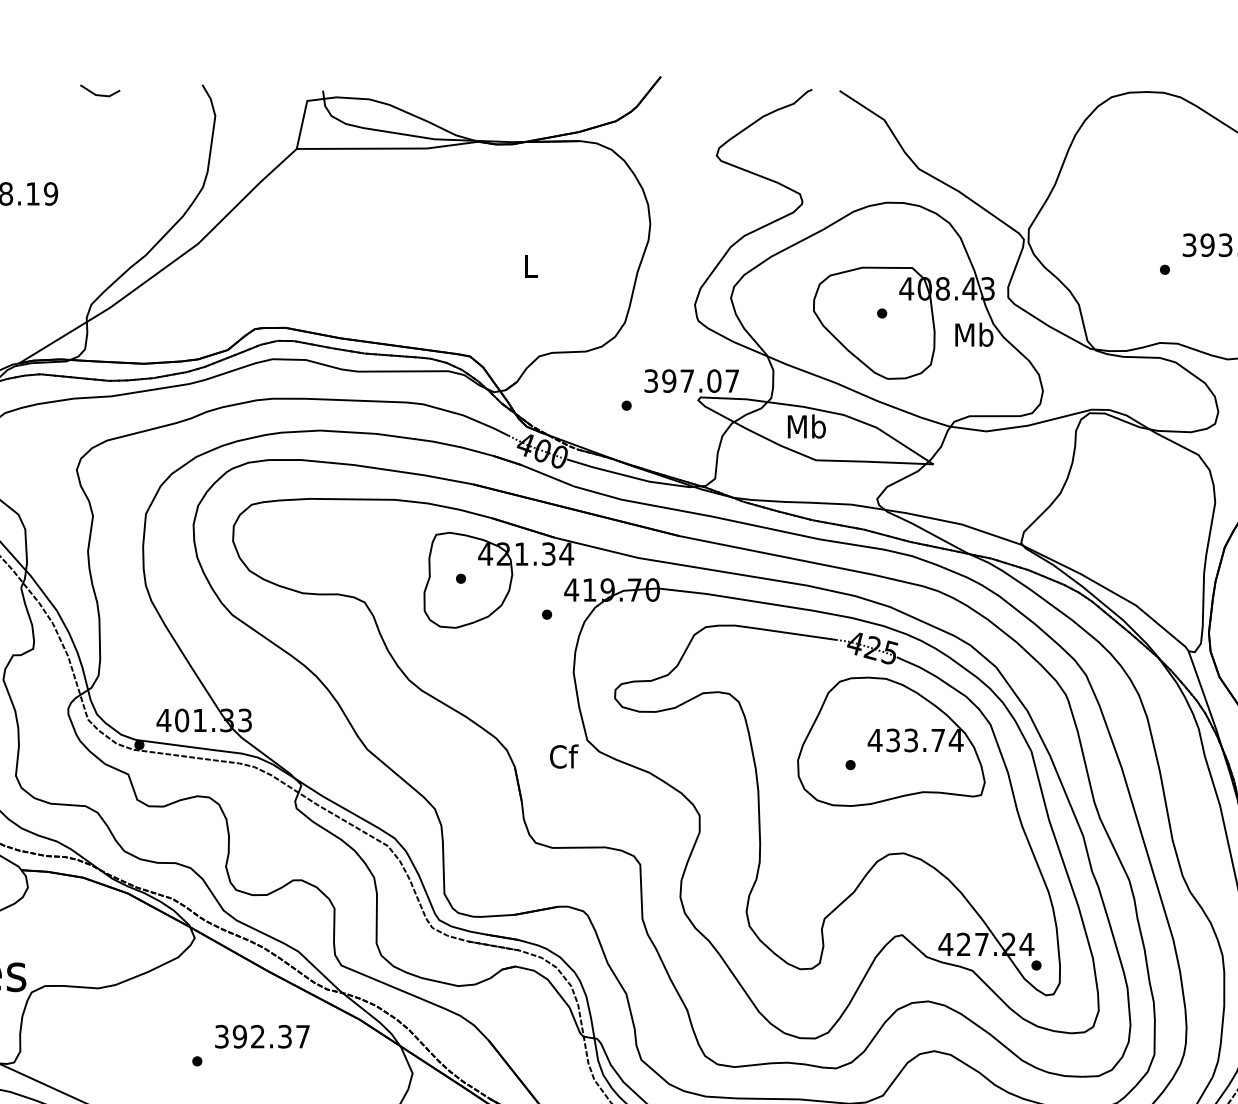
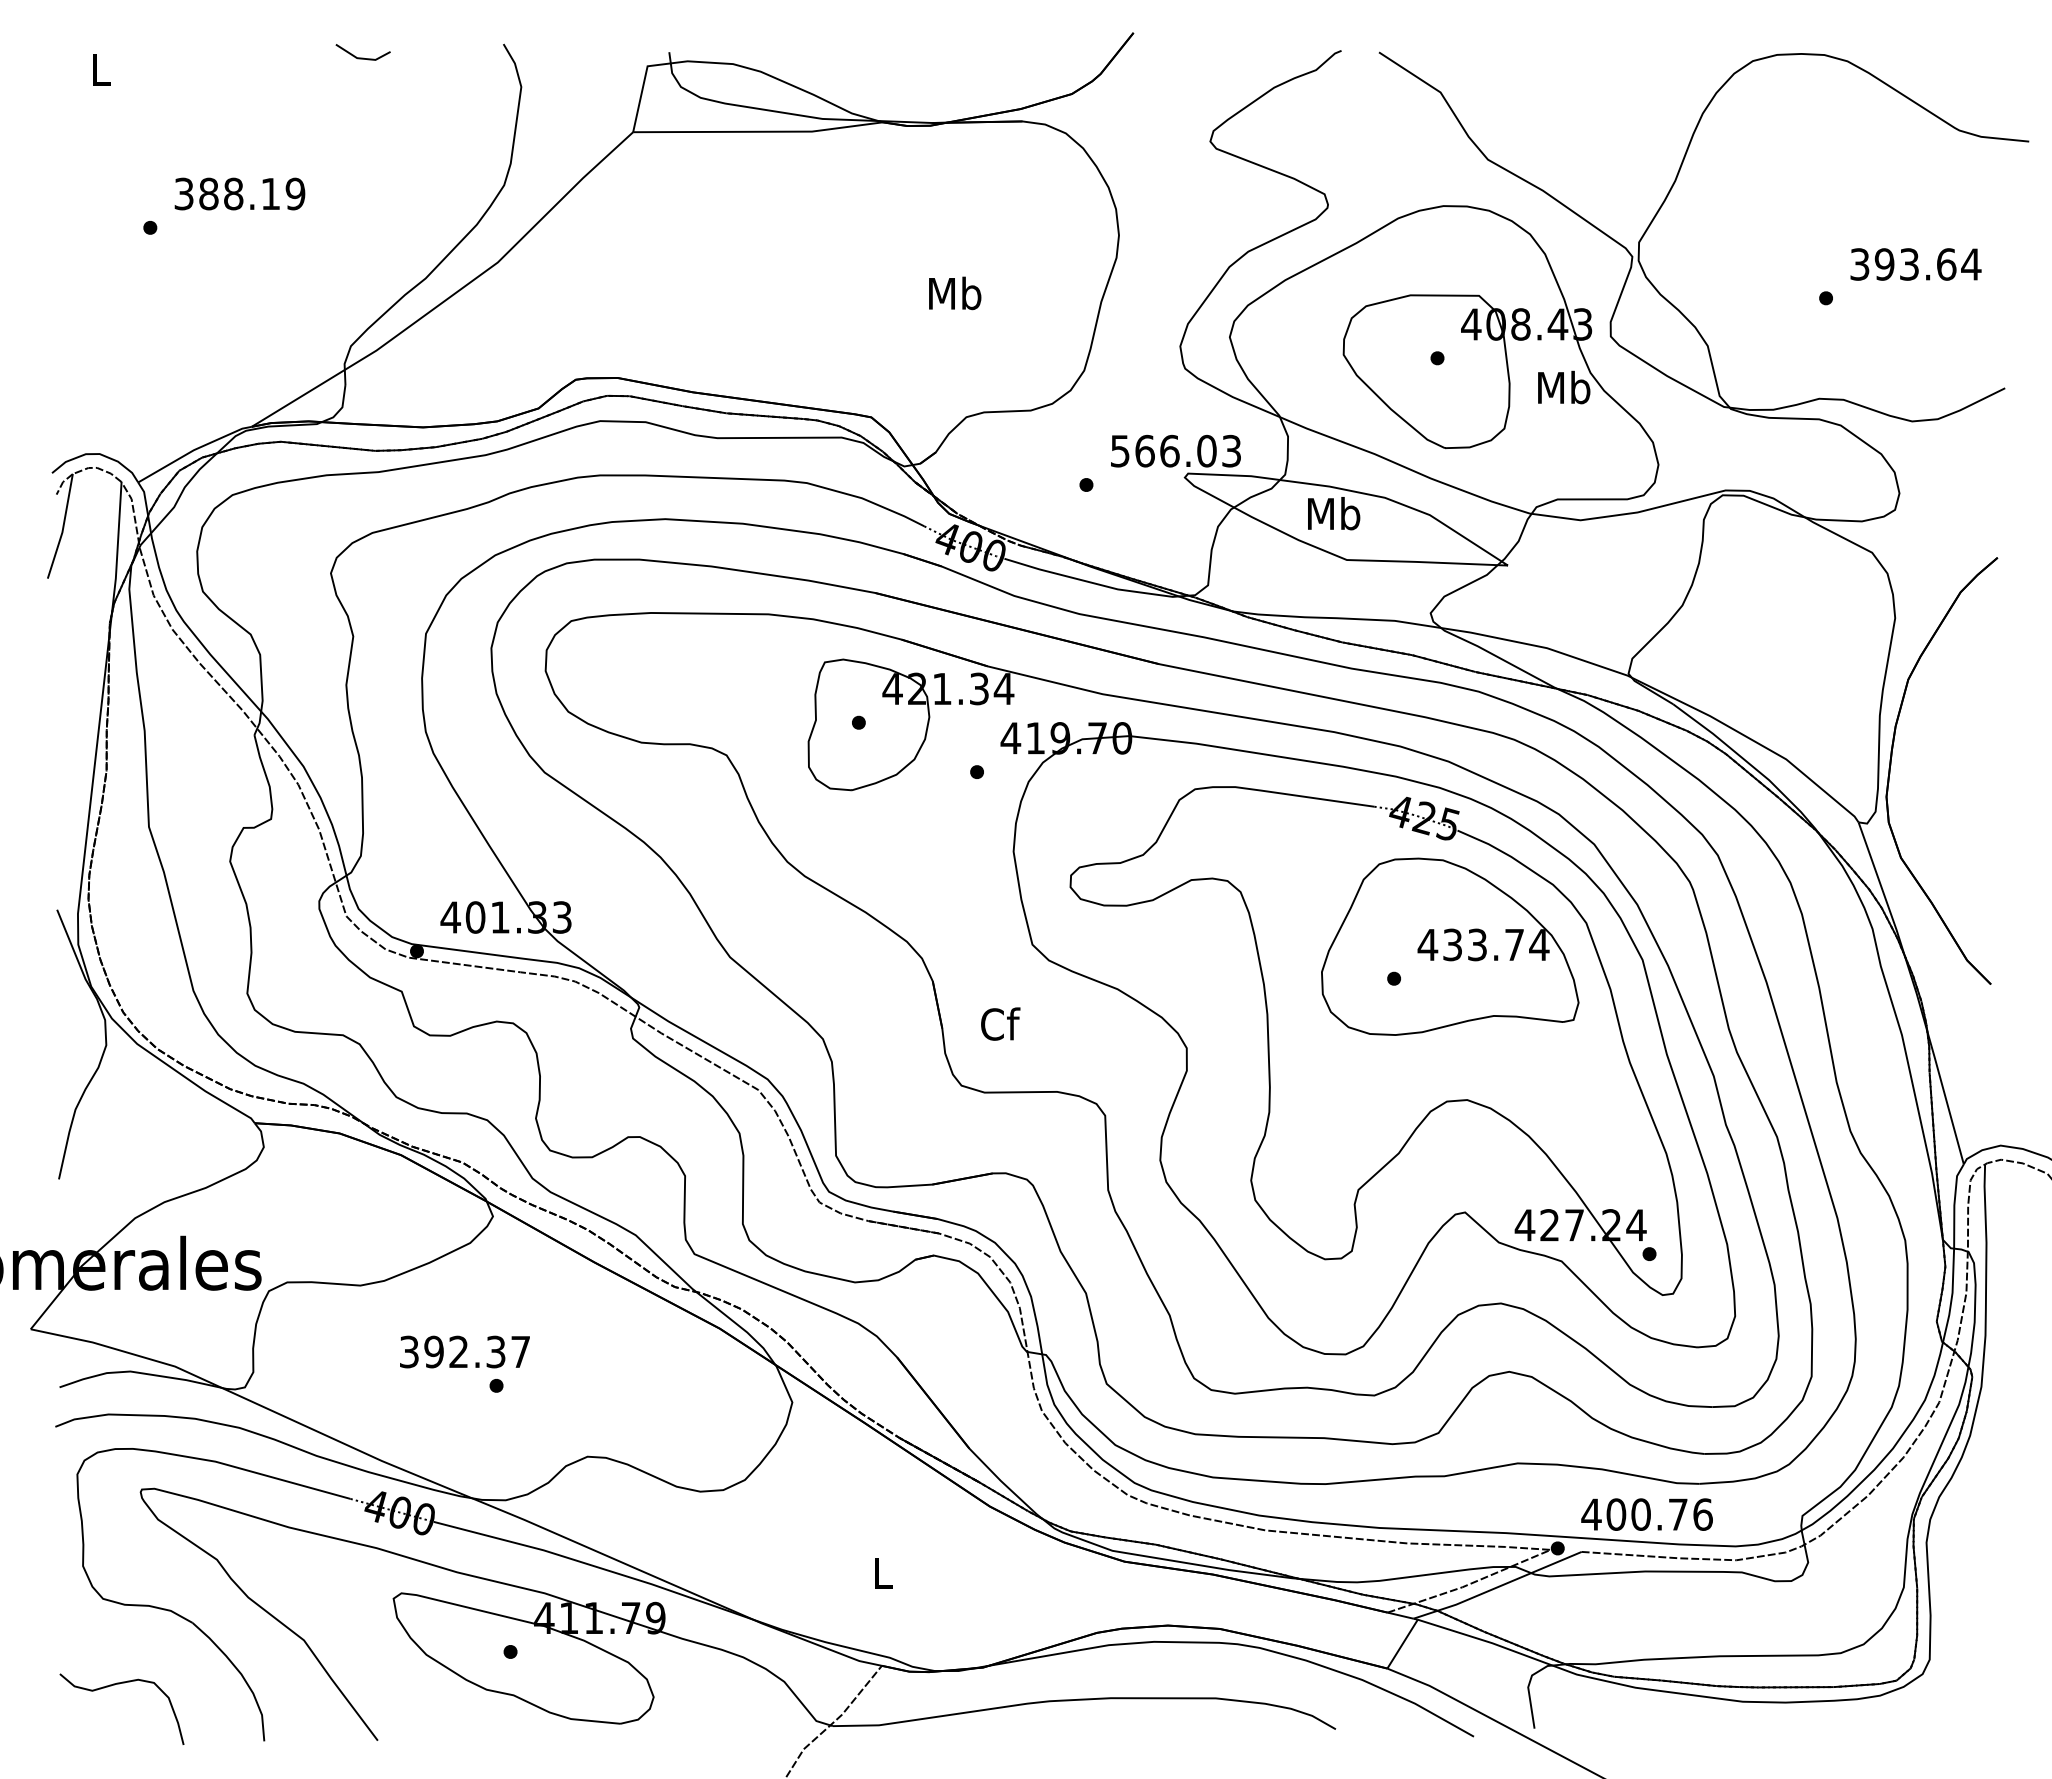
text: (531, 266) -> (955, 293), L -> Mb
text: (691, 380) -> (1175, 450), 397.07 -> 566.03
text: (564, 756) -> (1000, 1023), moved
text: (262, 1036) -> (464, 1351), moved

